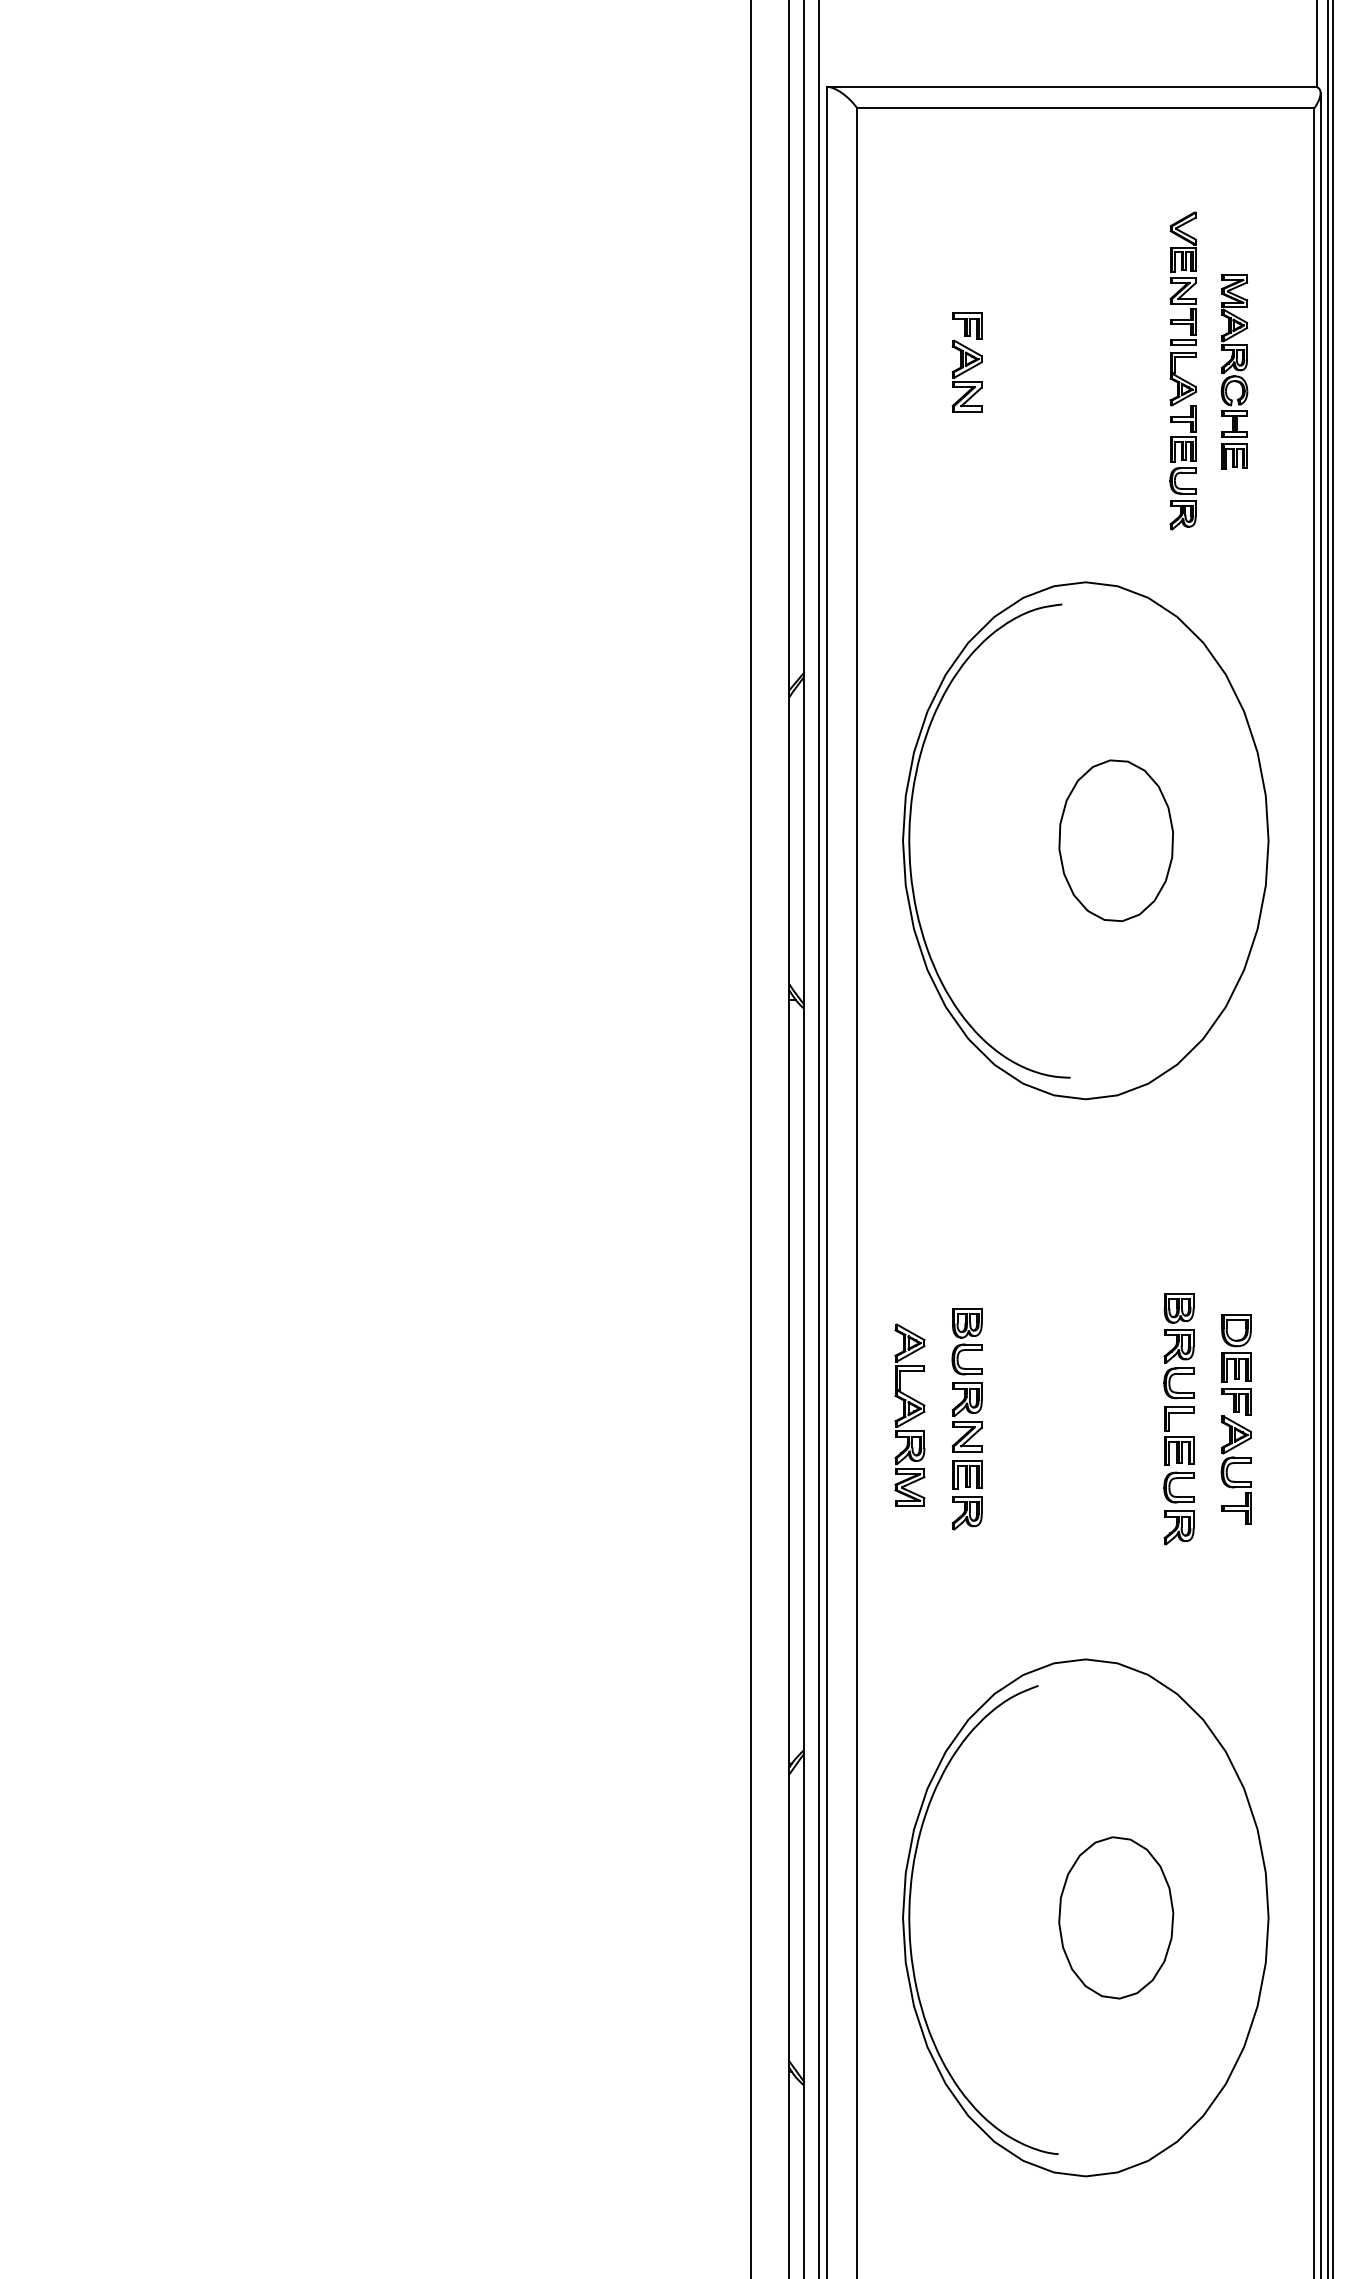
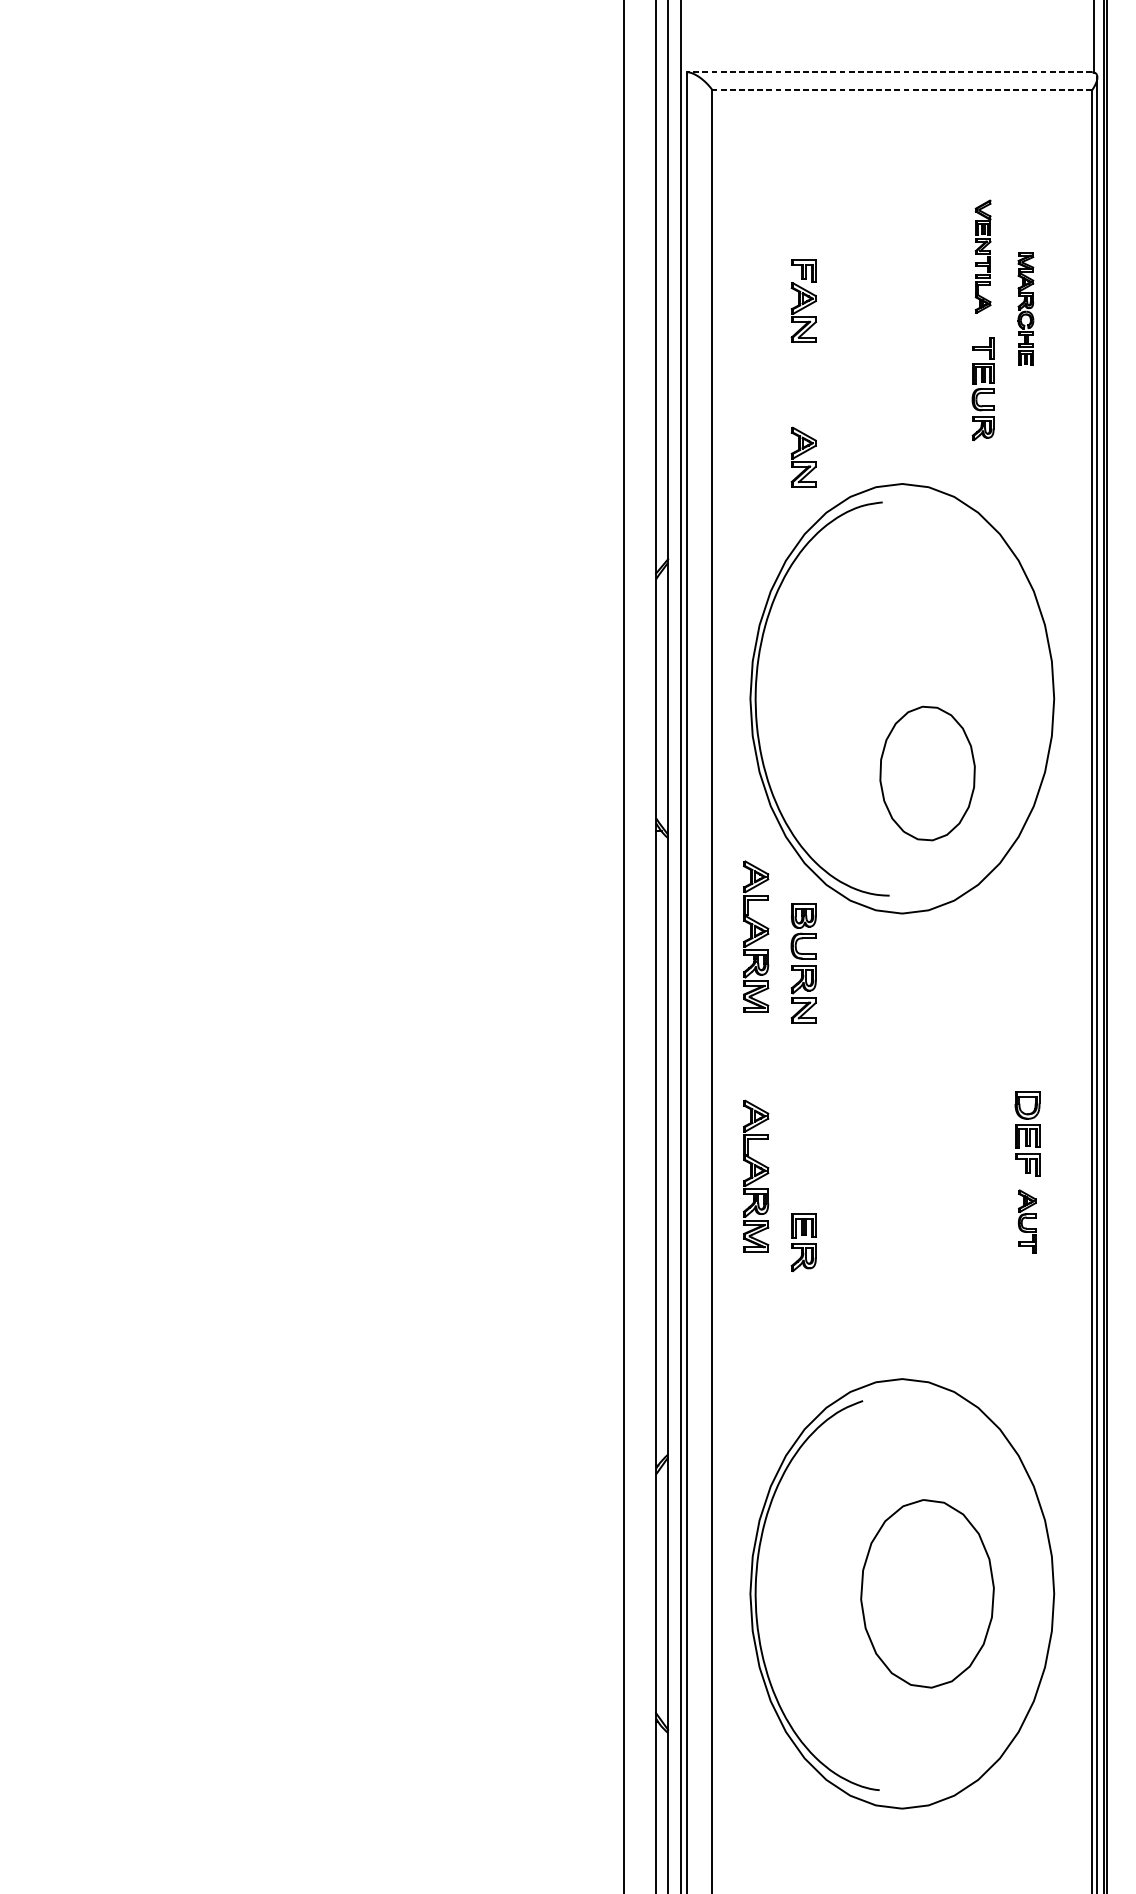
line: (1070, 86) -> (889, 71), solid -> dashed
line: (1085, 108) -> (902, 90), solid -> dashed
part: (1182, 308) -> (982, 256), size x0.7
part: (1234, 371) -> (1025, 308), size x0.7
part: (966, 549) -> (803, 456), added
part: (1115, 840) -> (926, 773), moved
part: (909, 1126) -> (755, 936), added
part: (966, 1380) -> (803, 963), moved
part: (1178, 1419) -> (979, 1179), removed
part: (1235, 1469) -> (1026, 1221), size x0.7
part: (1116, 1917) -> (927, 1593), size x1.4

